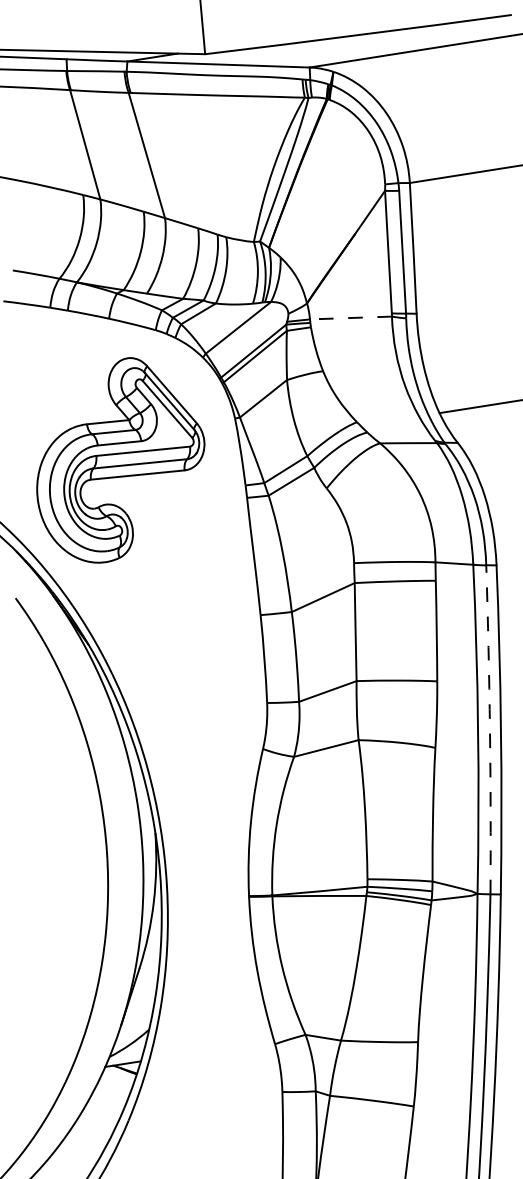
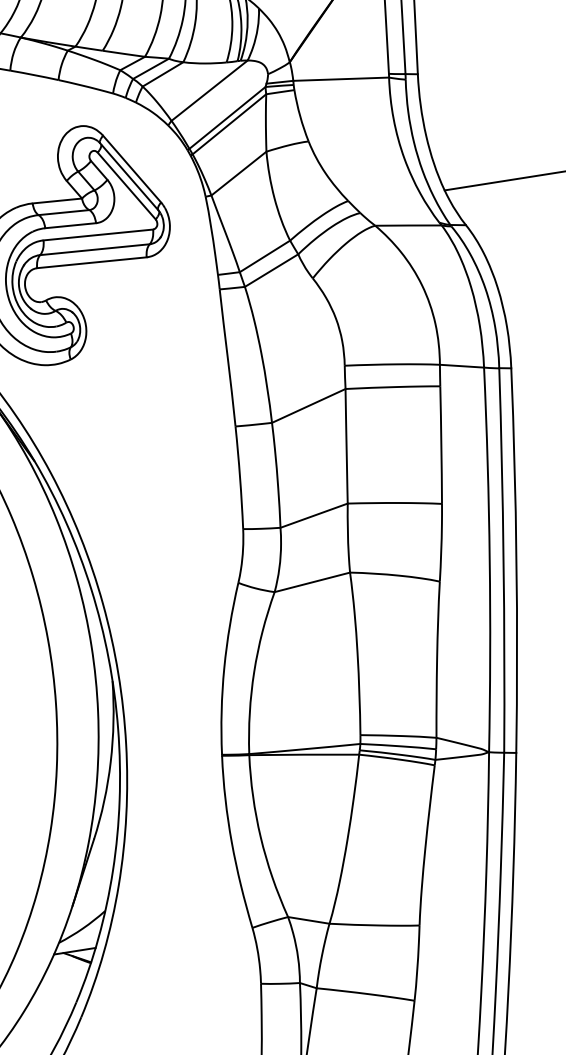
line: (350, 318) -> (340, 79), dashed -> solid
arc: (489, 729) -> (503, 560), dashed -> solid

